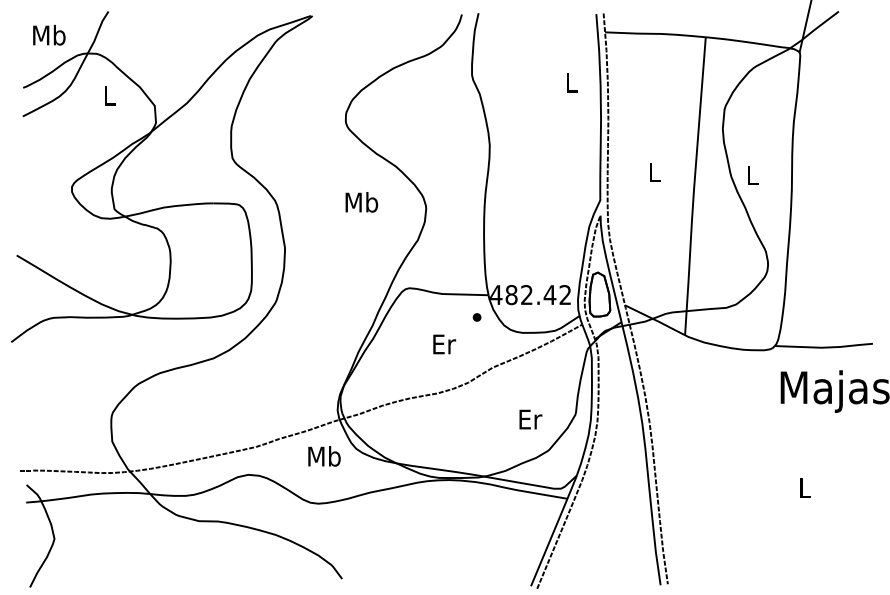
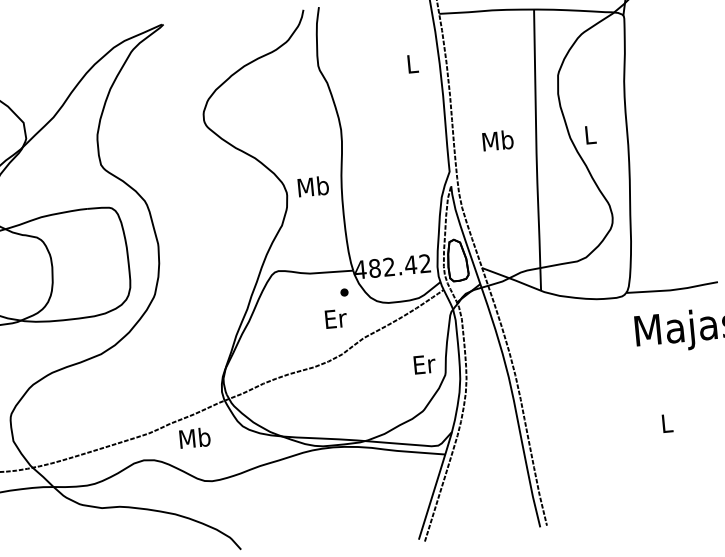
text: (654, 171) -> (497, 139), L -> Mb
text: (361, 202) -> (313, 186), moved
text: (444, 344) -> (336, 318), moved
text: (530, 419) -> (424, 364), moved
text: (324, 456) -> (195, 438), moved

